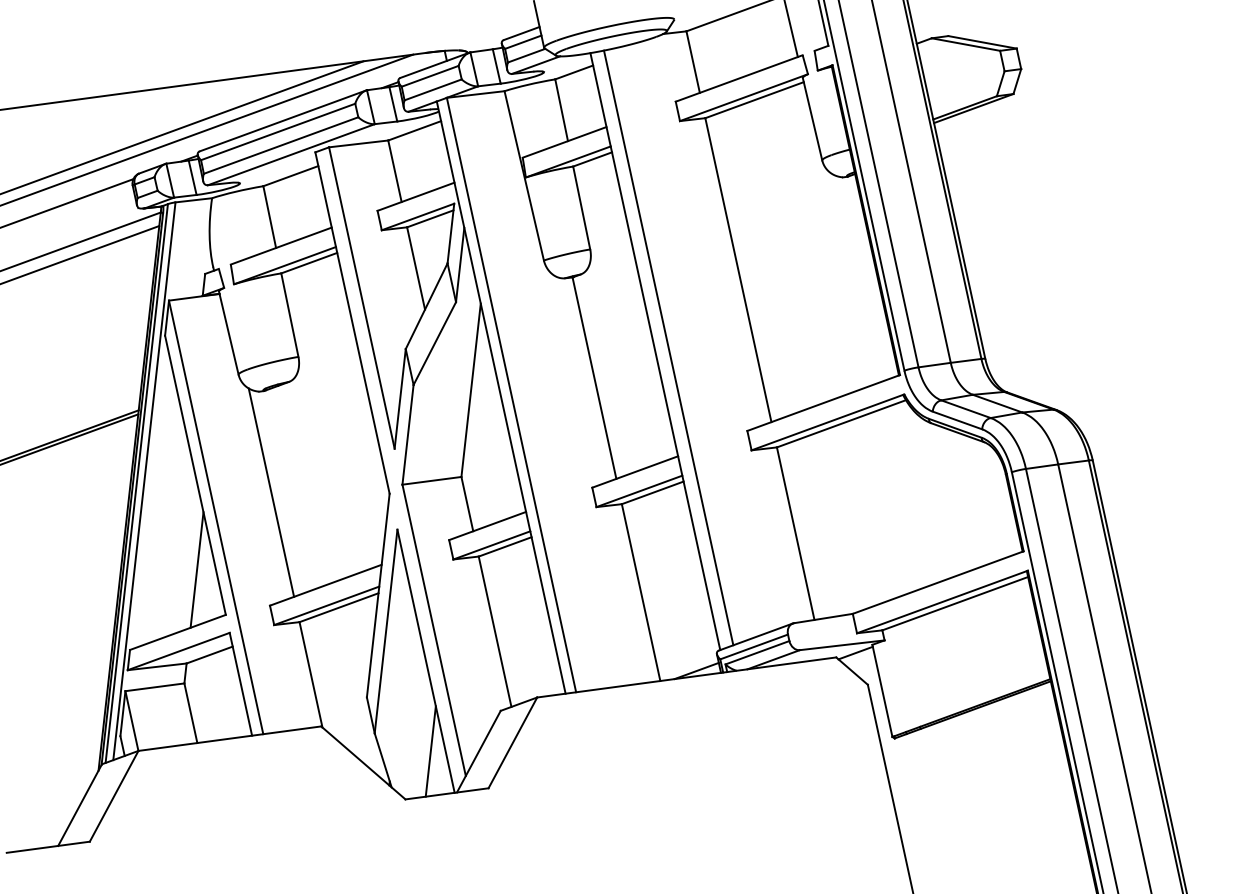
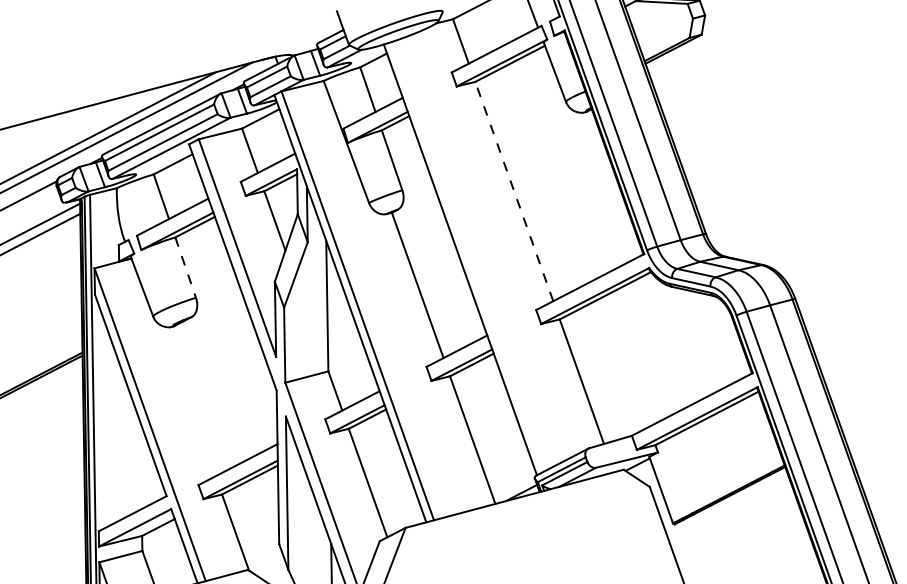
line: (738, 270) -> (514, 191), solid -> dashed
line: (289, 315) -> (185, 267), solid -> dashed
line: (668, 347) -> (469, 255), removed
line: (271, 492) -> (188, 400), removed
line: (196, 569) -> (140, 465), removed

